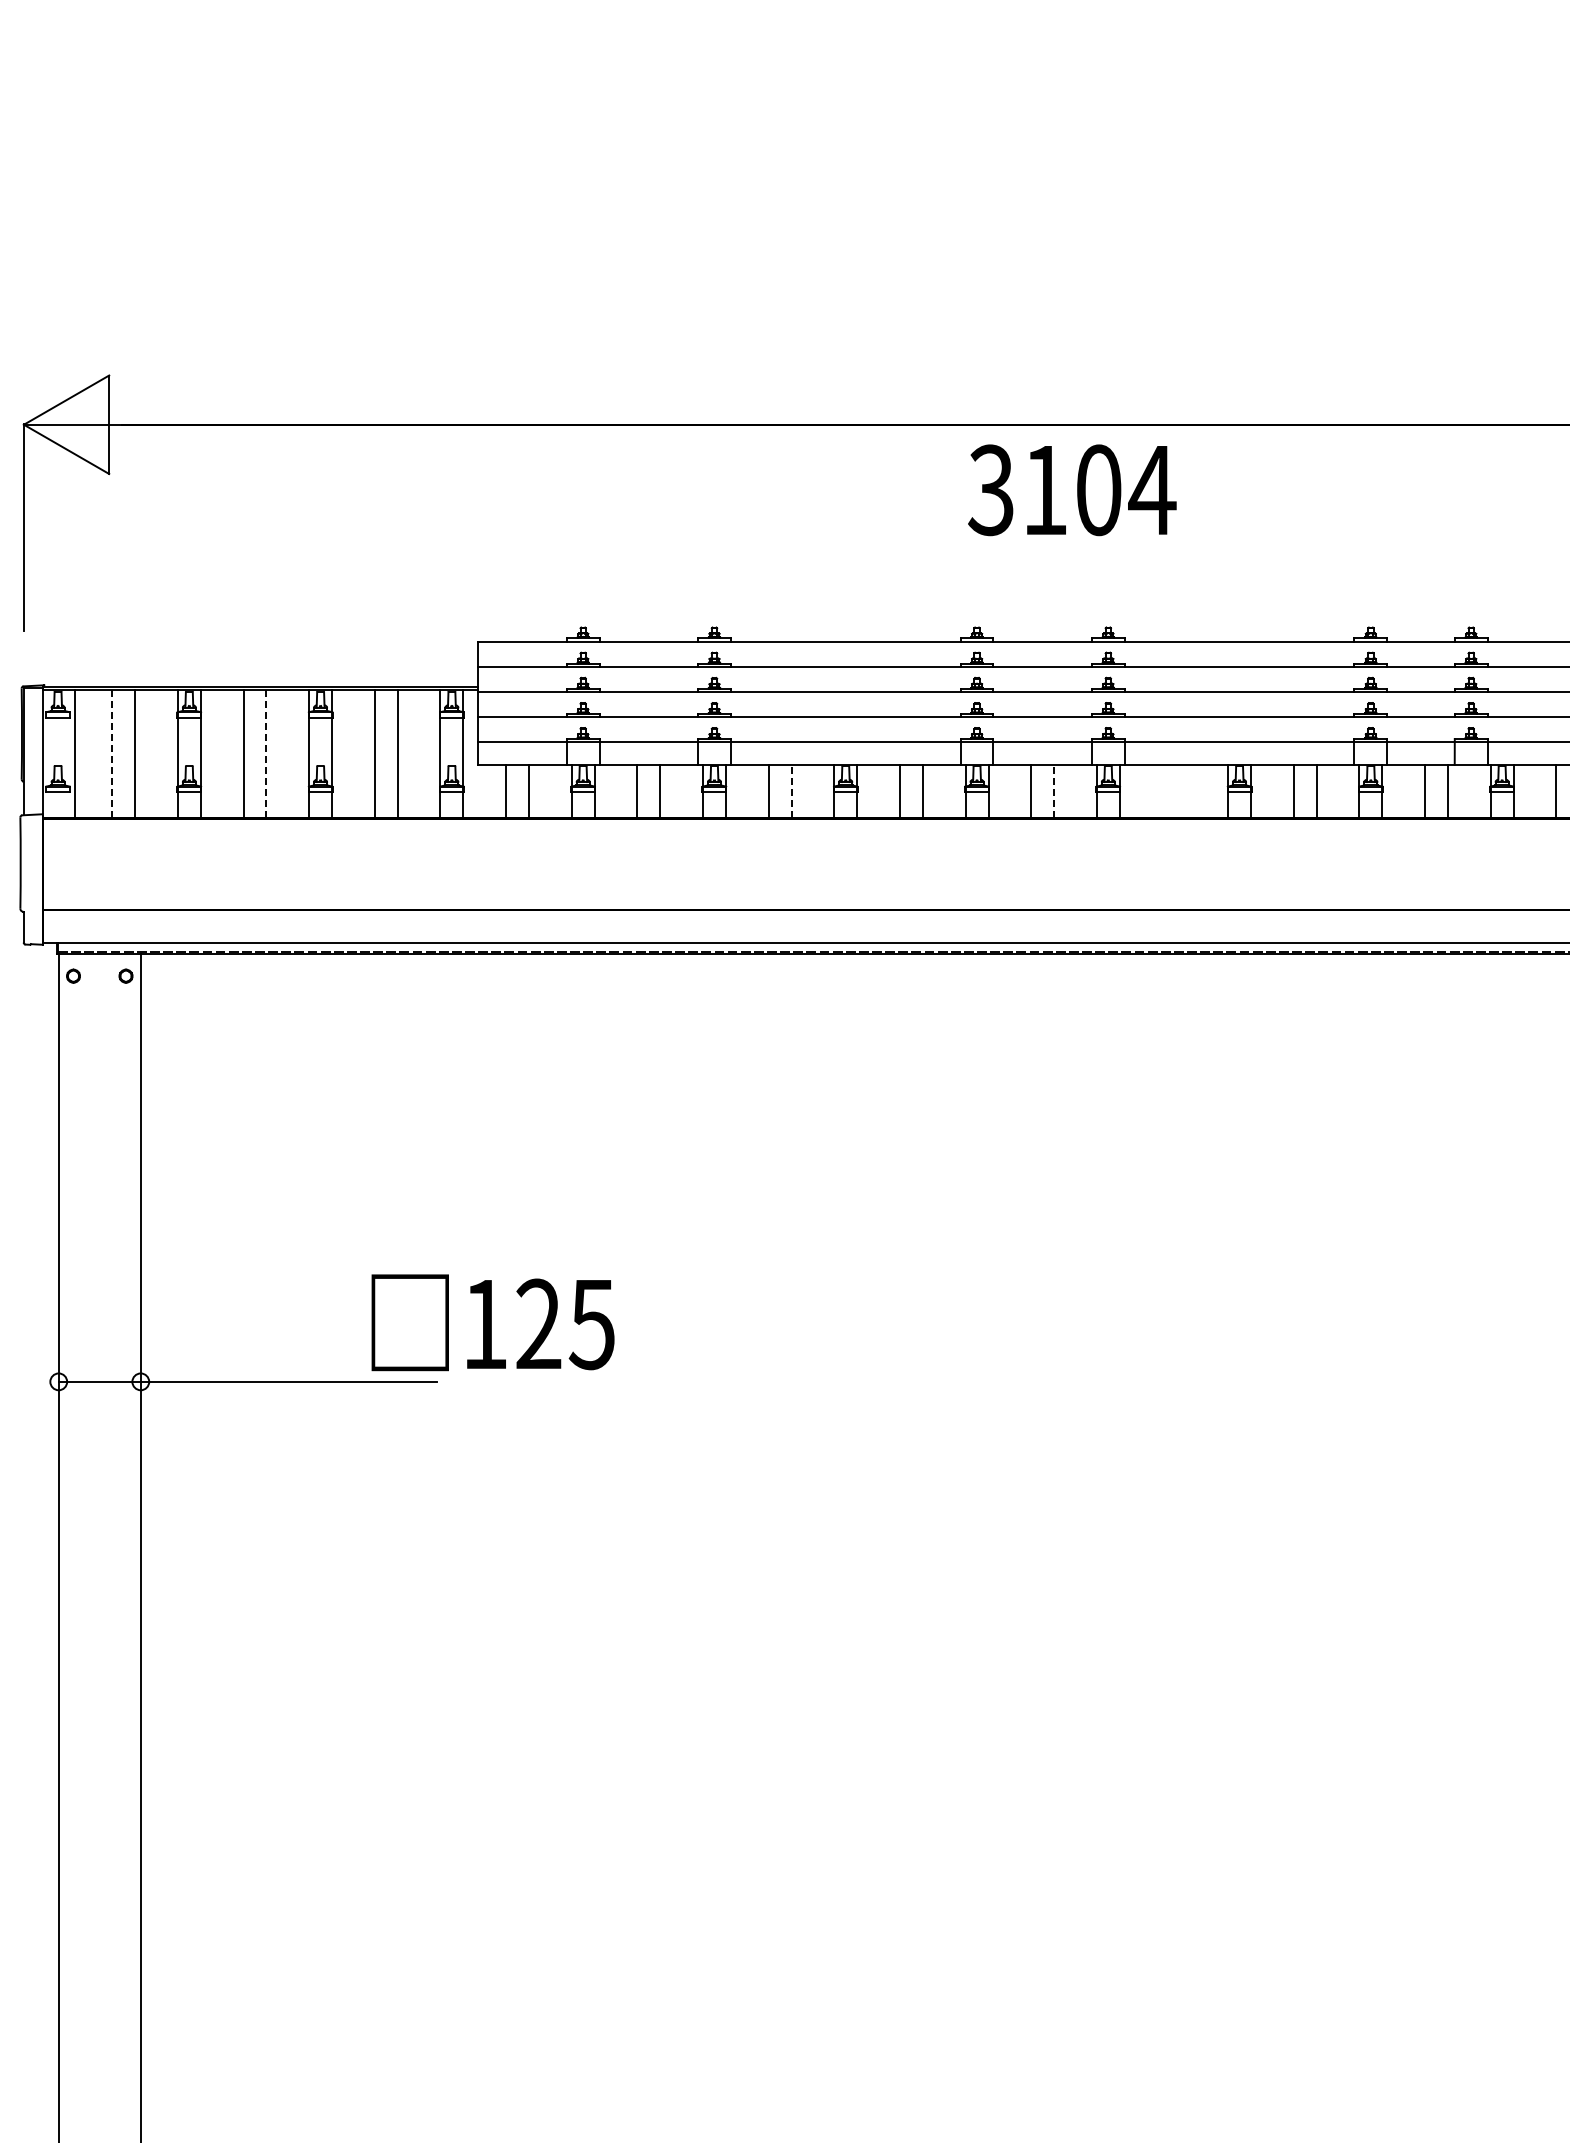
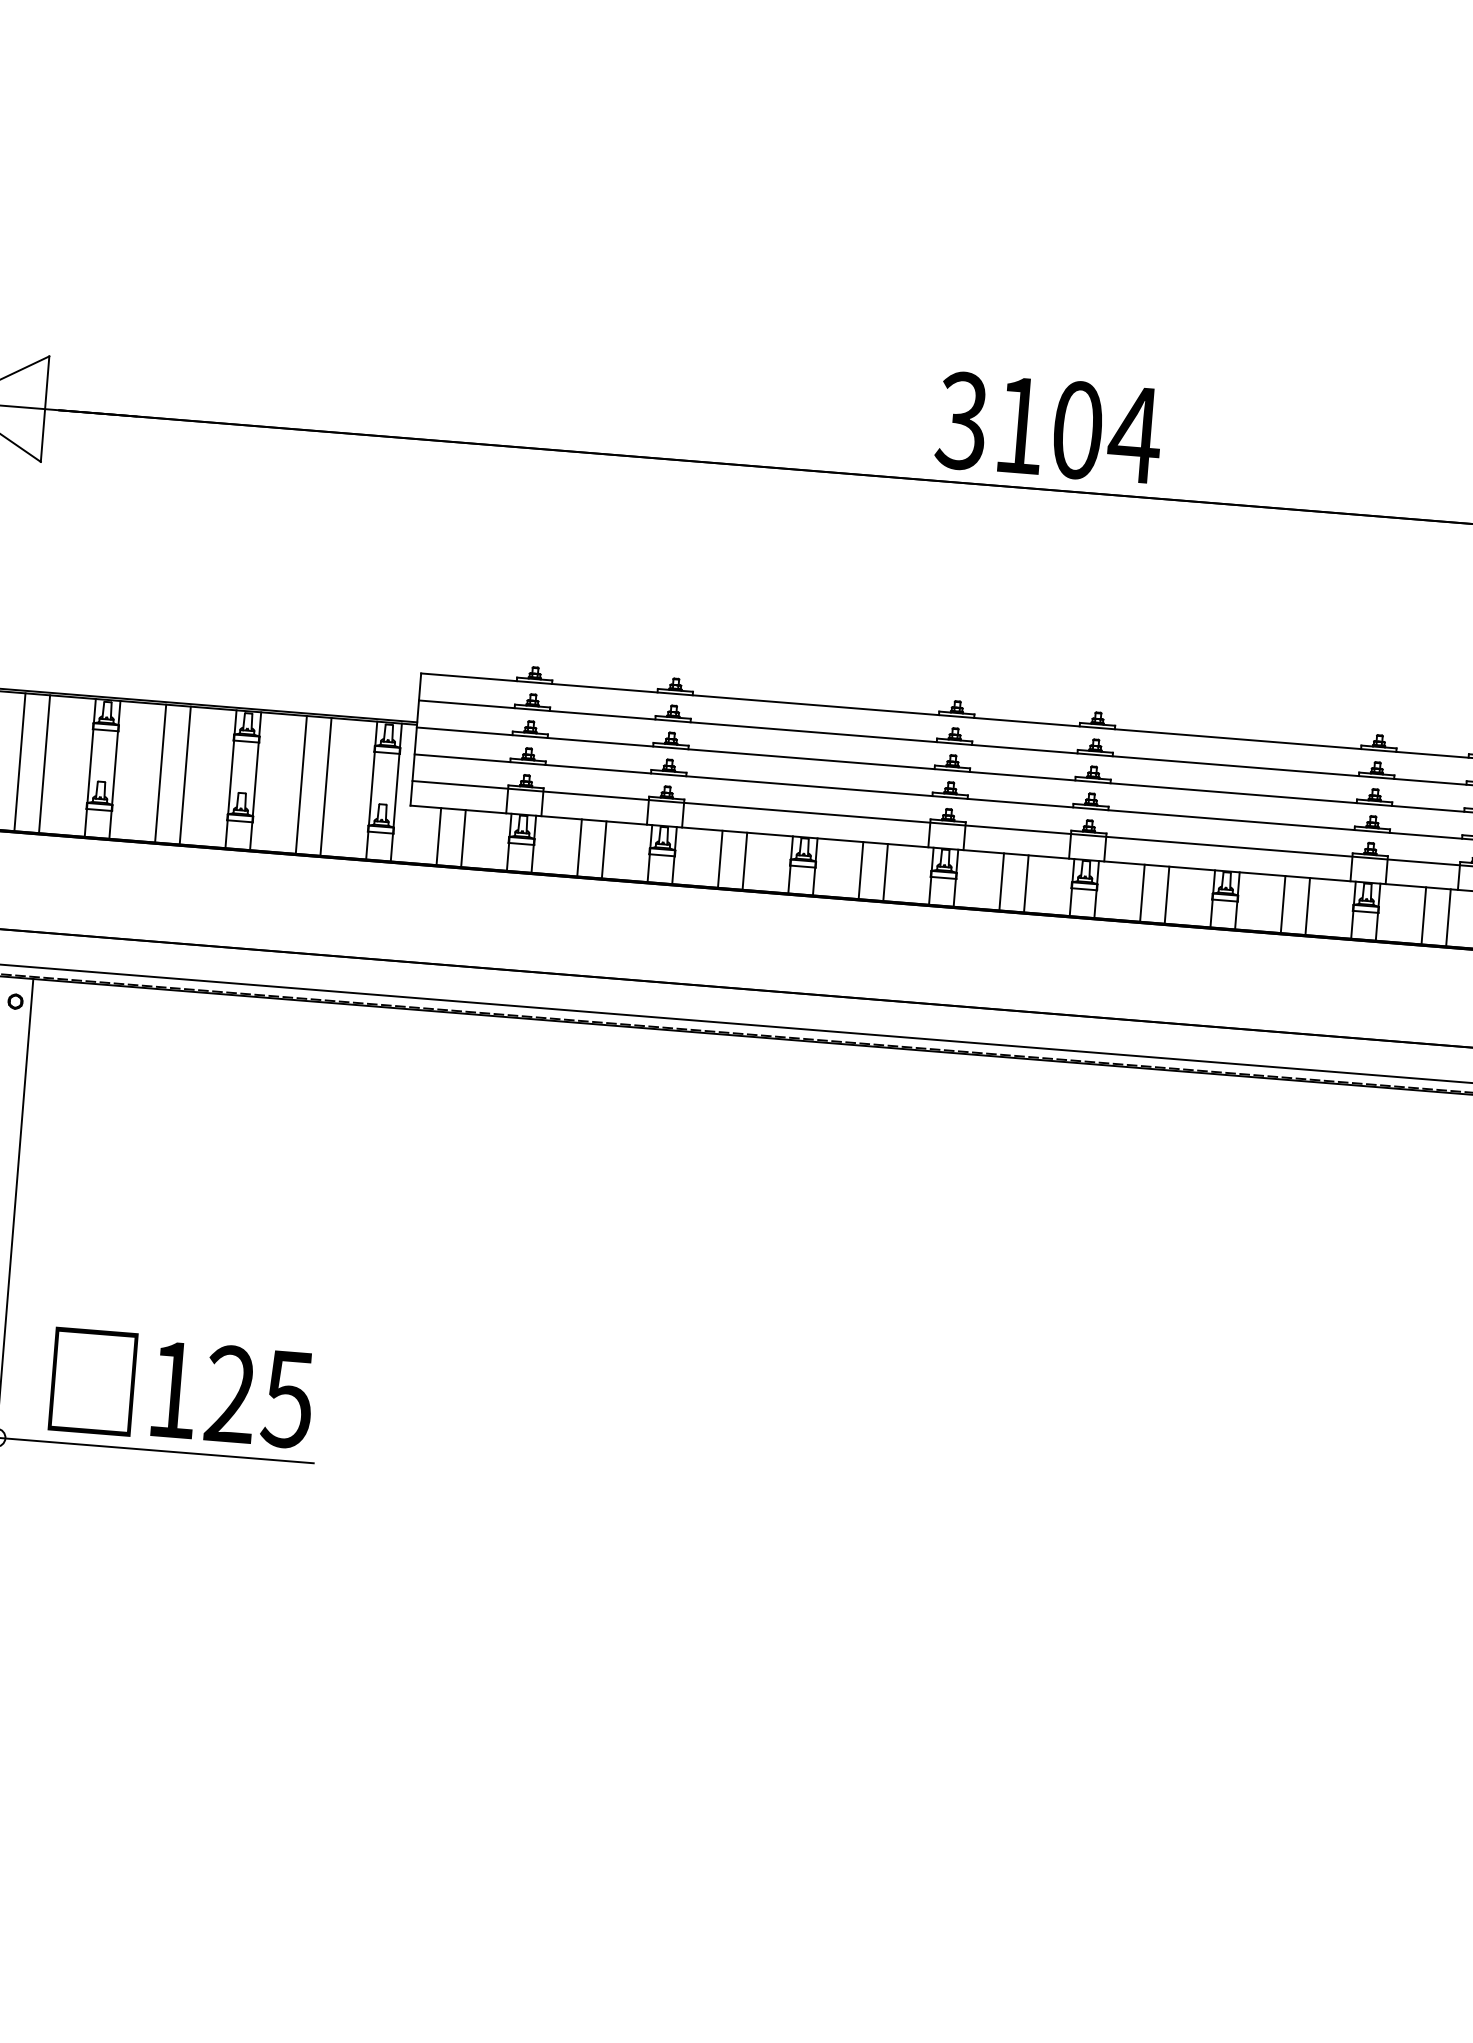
text: (1072, 490) -> (1049, 428), moved
line: (112, 753) -> (20, 761), dashed -> solid
line: (266, 753) -> (185, 775), dashed -> solid
line: (791, 791) -> (744, 861), dashed -> solid
line: (1054, 791) -> (1026, 883), dashed -> solid
line: (1162, 791) -> (1142, 893), added
line: (1185, 791) -> (1167, 895), added
text: (492, 1322) -> (181, 1388), moved

